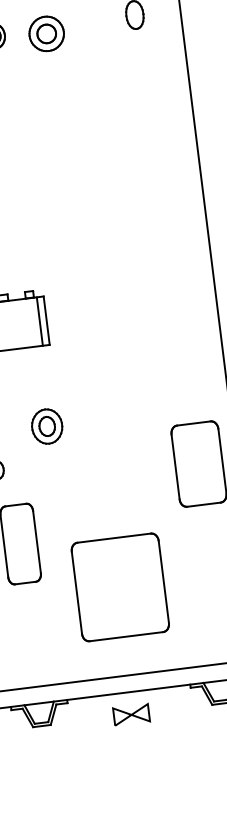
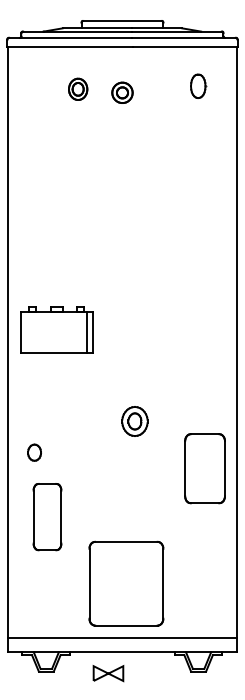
part: (46, 33) -> (122, 92), size x0.7
part: (46, 426) -> (134, 421), moved
part: (120, 587) -> (126, 583), moved
part: (131, 714) -> (108, 673), moved

